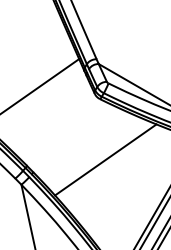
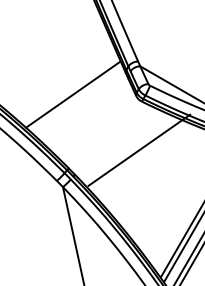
line: (105, 159) -> (139, 149), moved

